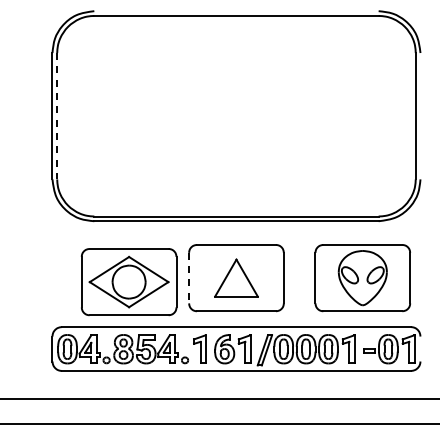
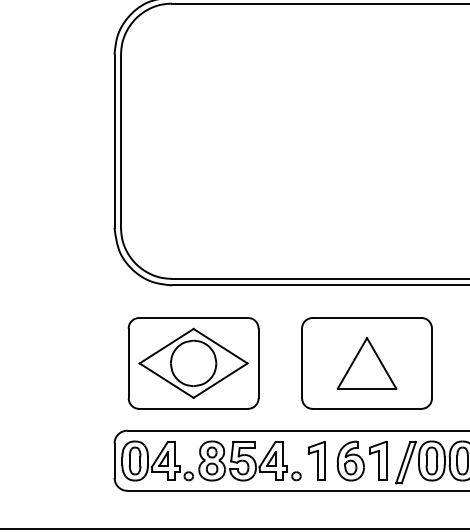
line: (57, 116) -> (121, 141), dashed -> solid
line: (189, 278) -> (302, 363), dashed -> solid
part: (128, 282) -> (192, 363), moved

